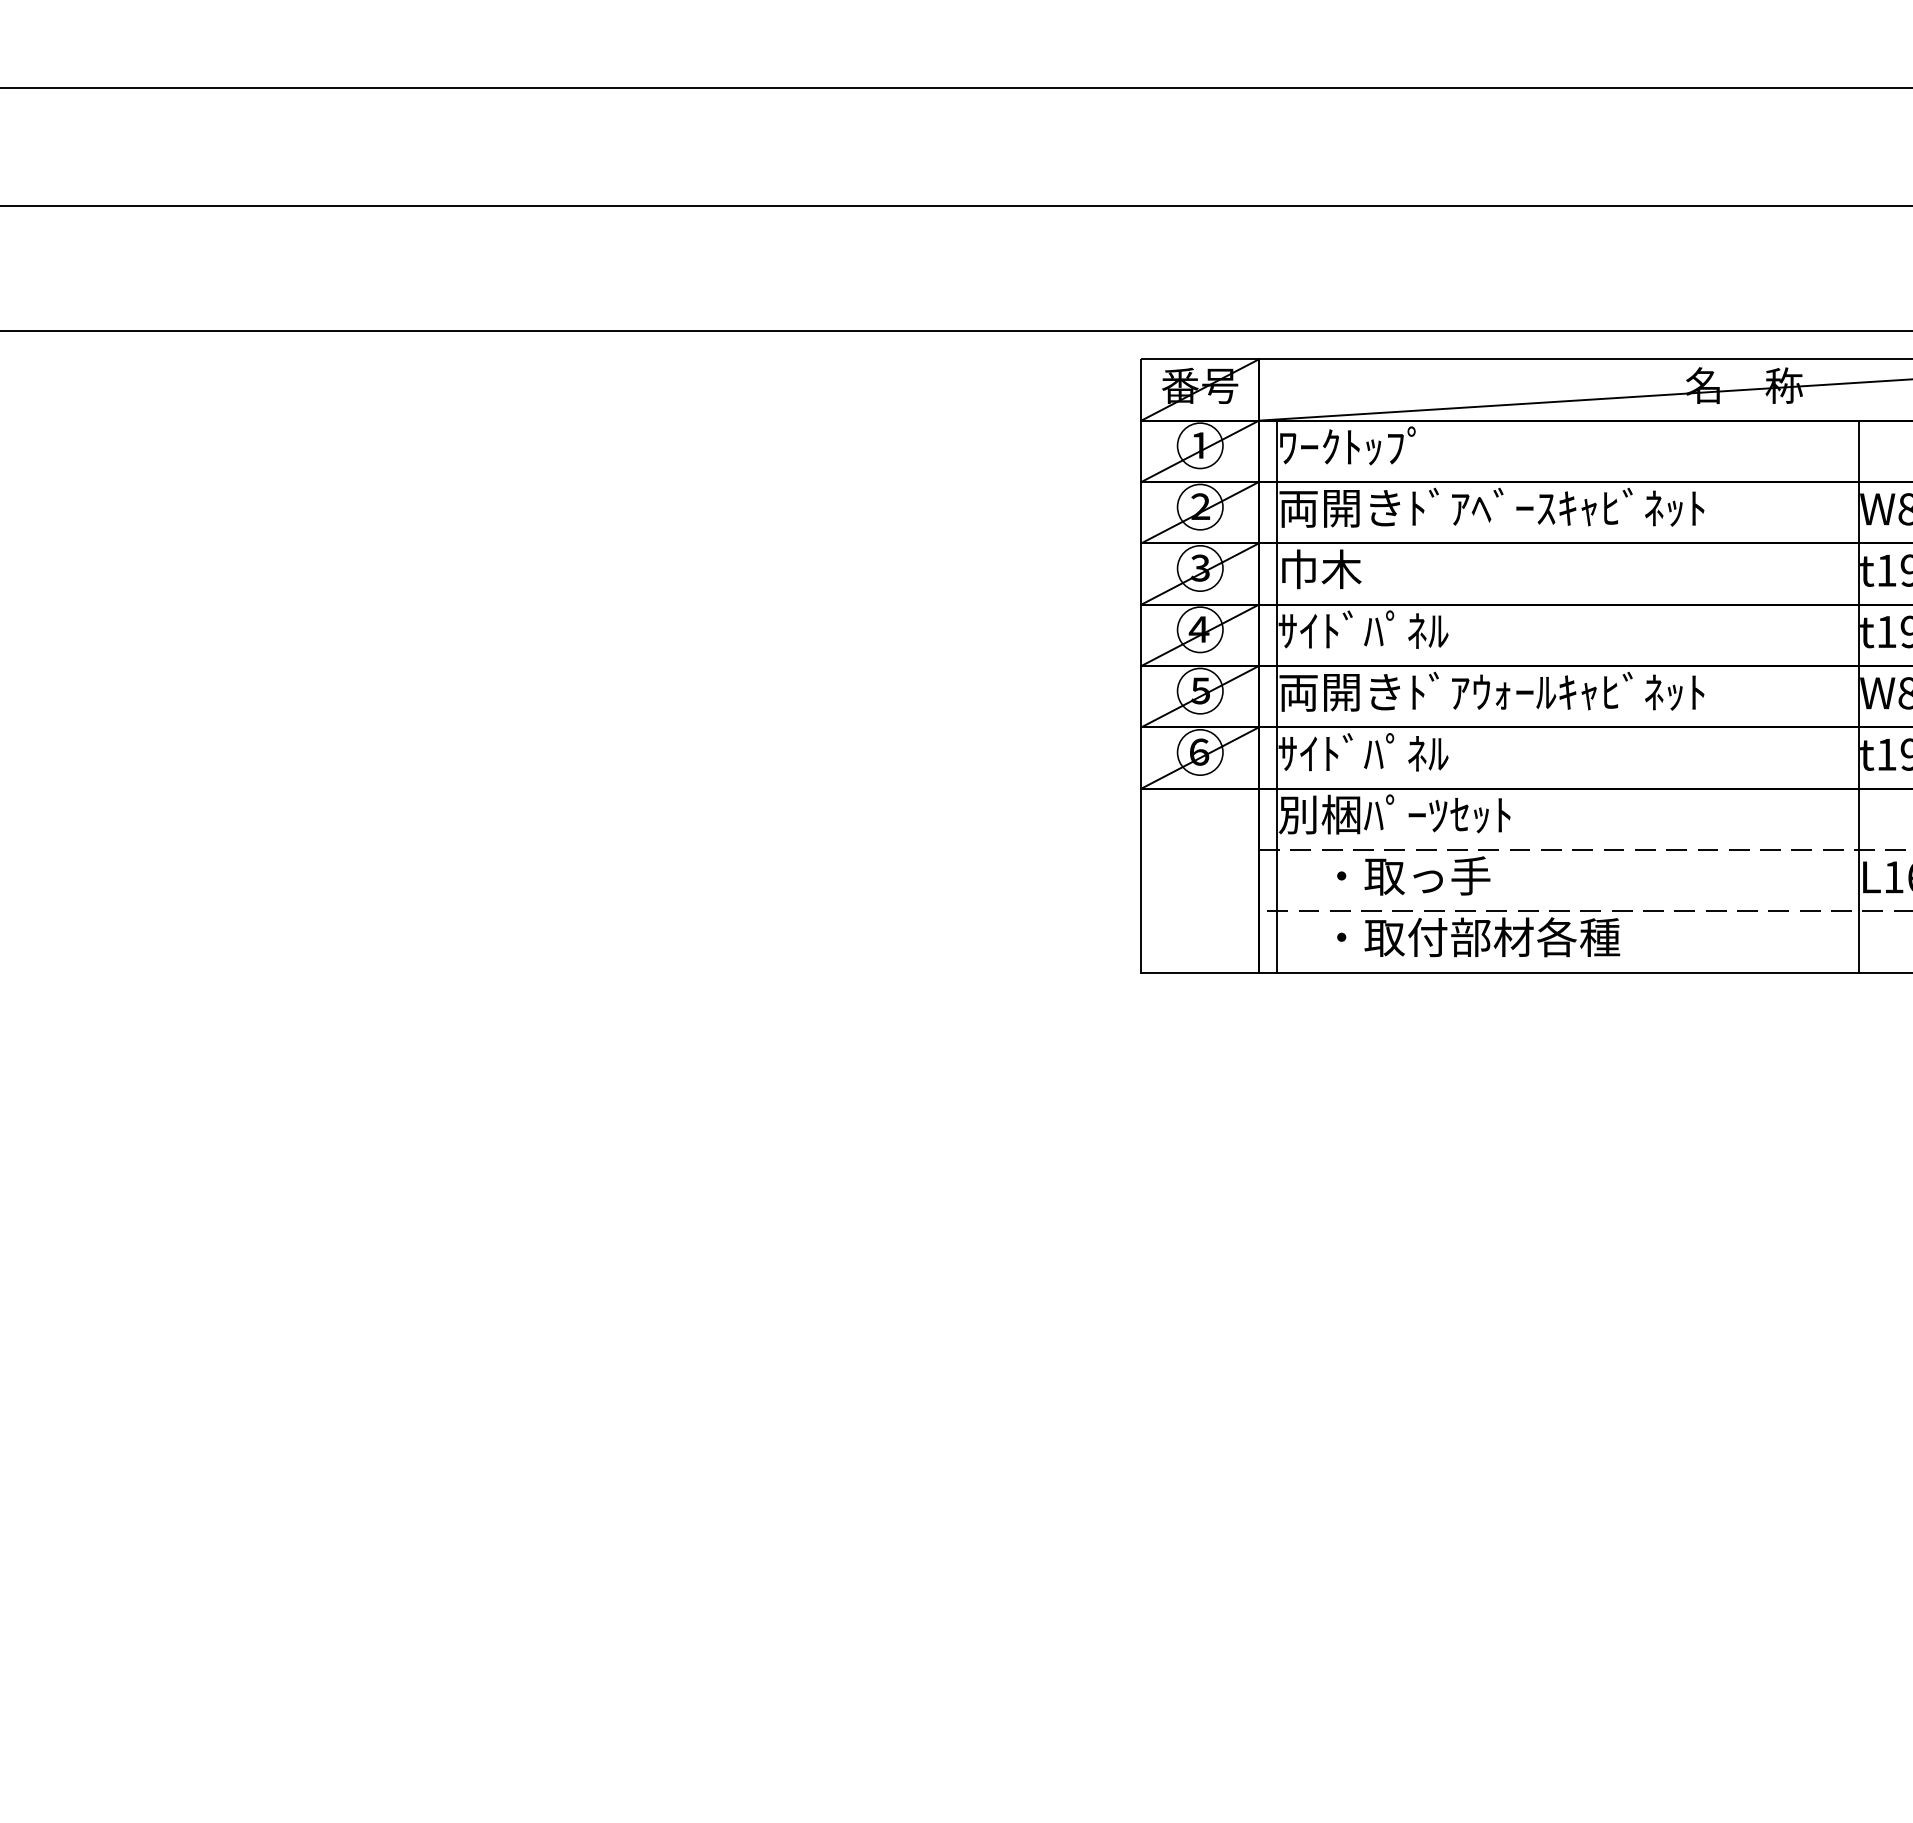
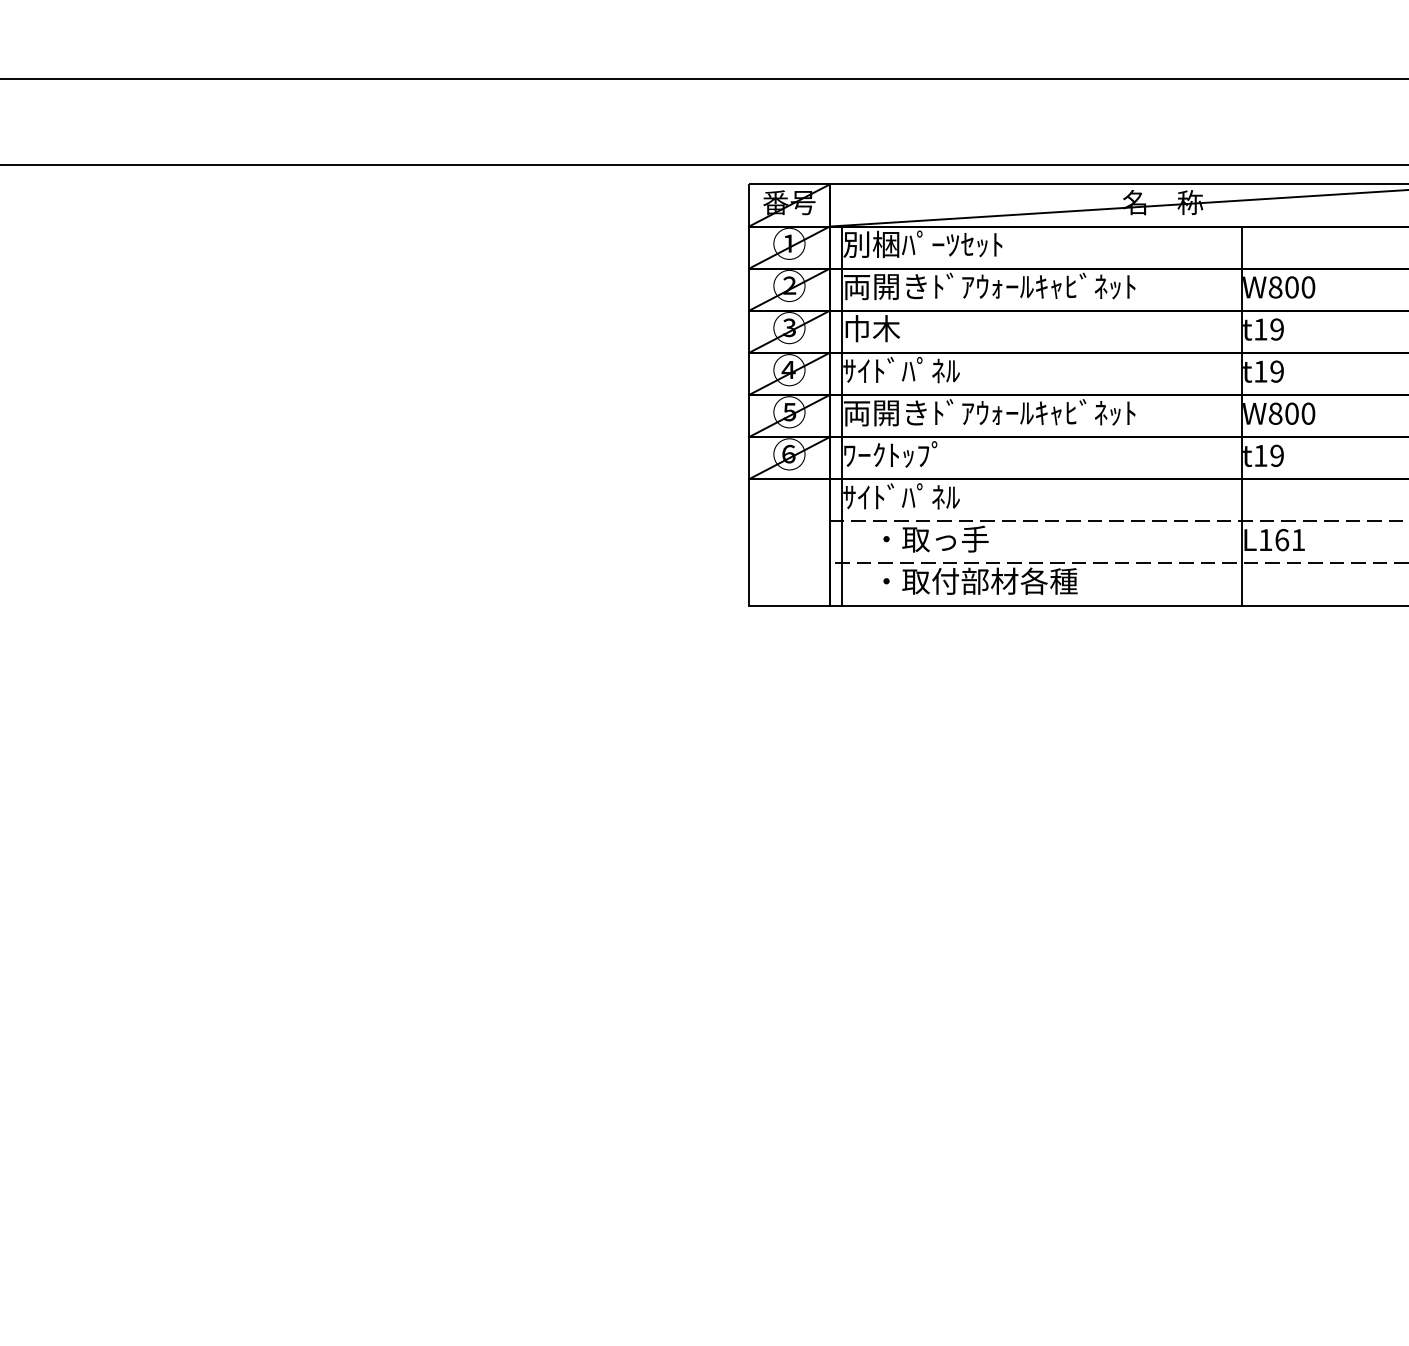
text: (1394, 446) -> (922, 244), ﾜｰｸﾄｯﾌﾟ -> 別梱ﾊﾟｰﾂｾｯﾄ
text: (1513, 506) -> (1004, 285), 両開きﾄﾞｱﾍﾞｰｽｷｬﾋﾞﾈｯﾄ -> 両開きﾄﾞｱｳｫｰﾙｷｬﾋﾞﾈｯﾄ
text: (1363, 752) -> (901, 454), ｻｲﾄﾞﾊﾟﾈﾙ -> ﾜｰｸﾄｯﾌﾟ
text: (1394, 813) -> (922, 496), 別梱ﾊﾟｰﾂｾｯﾄ -> ｻｲﾄﾞﾊﾟﾈﾙ

